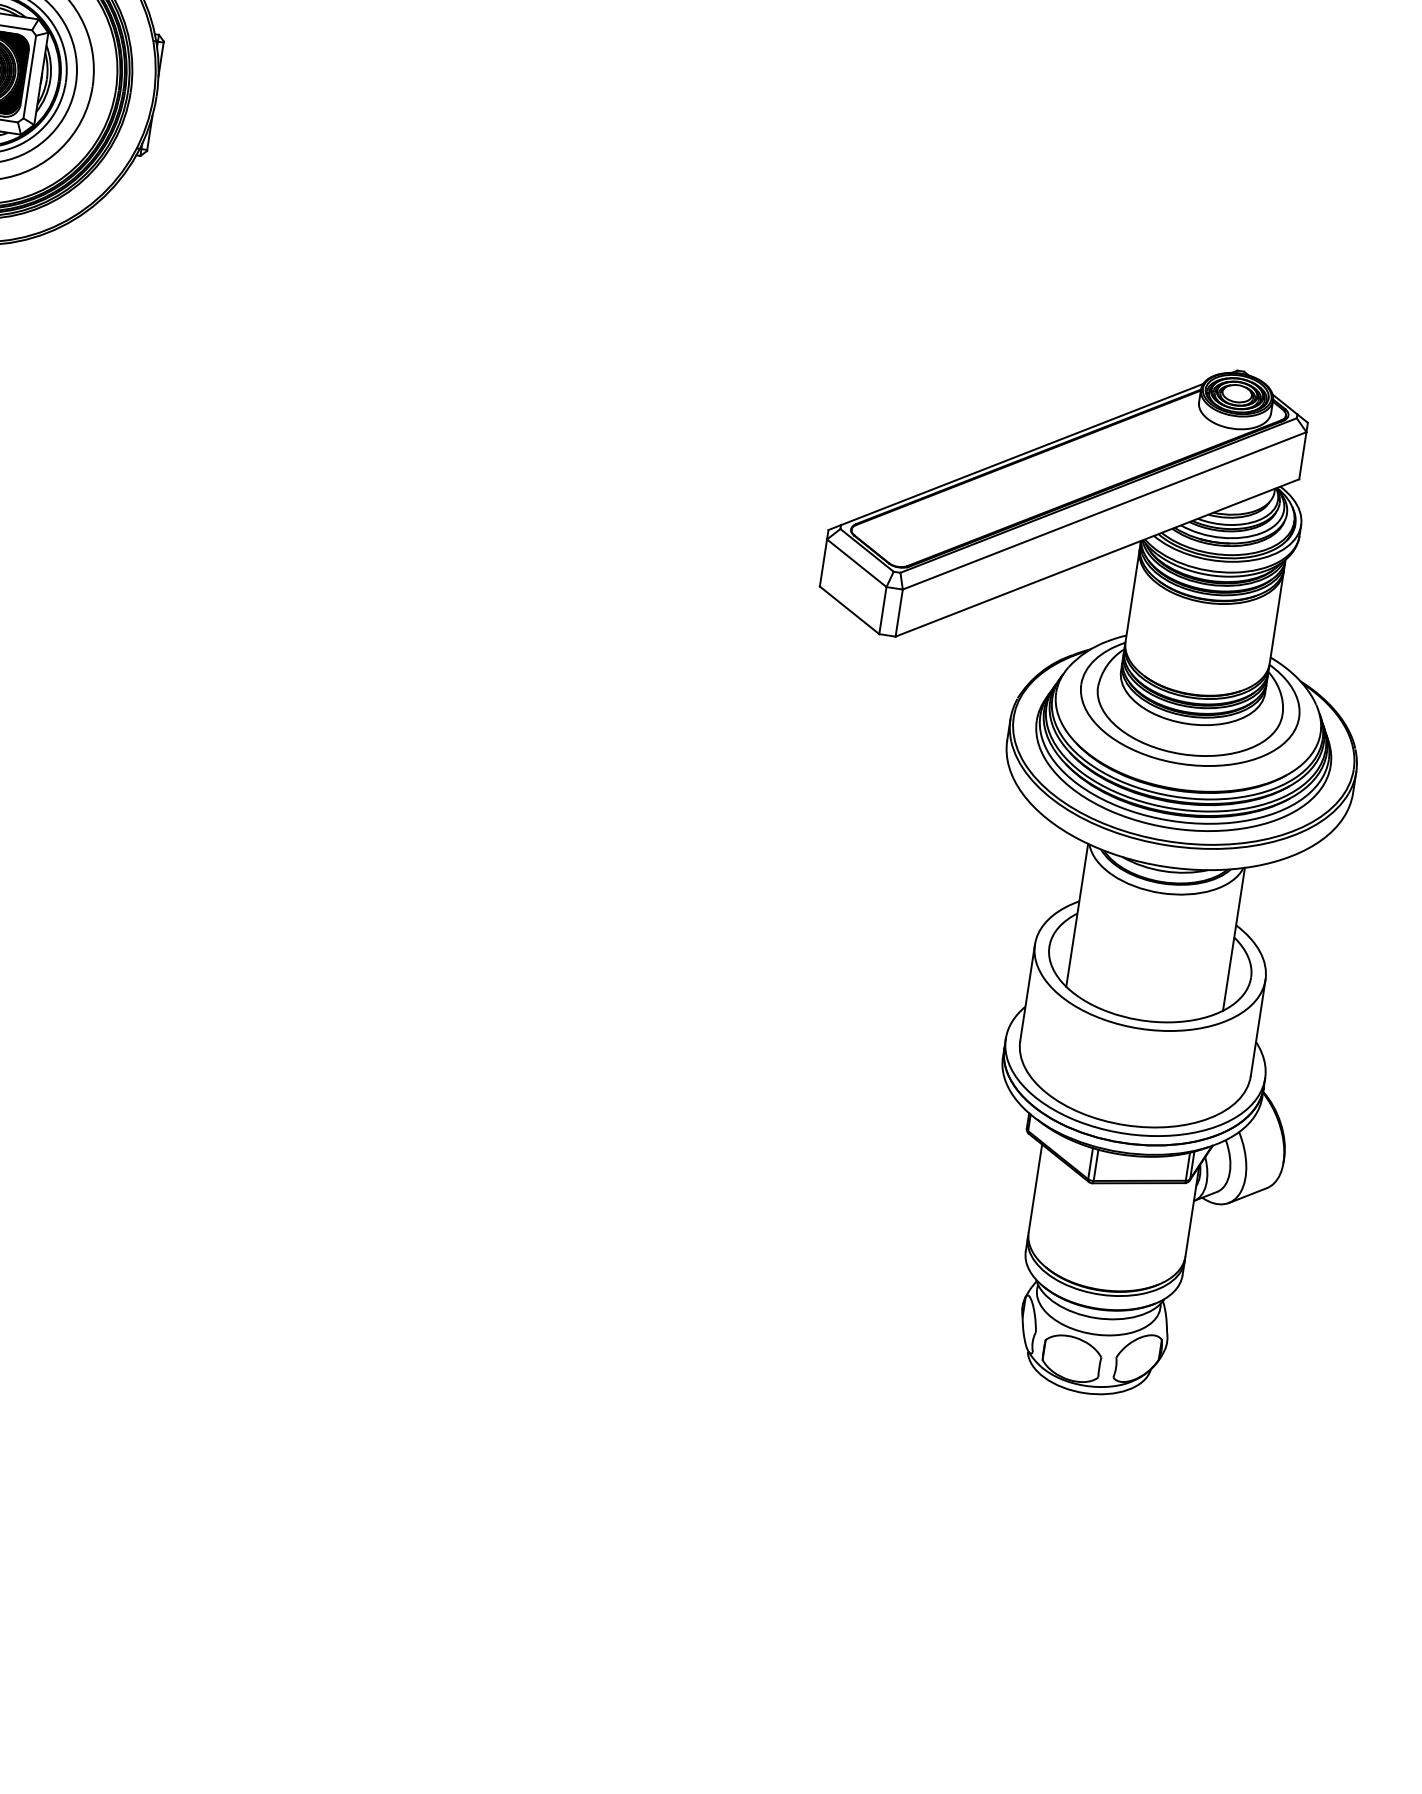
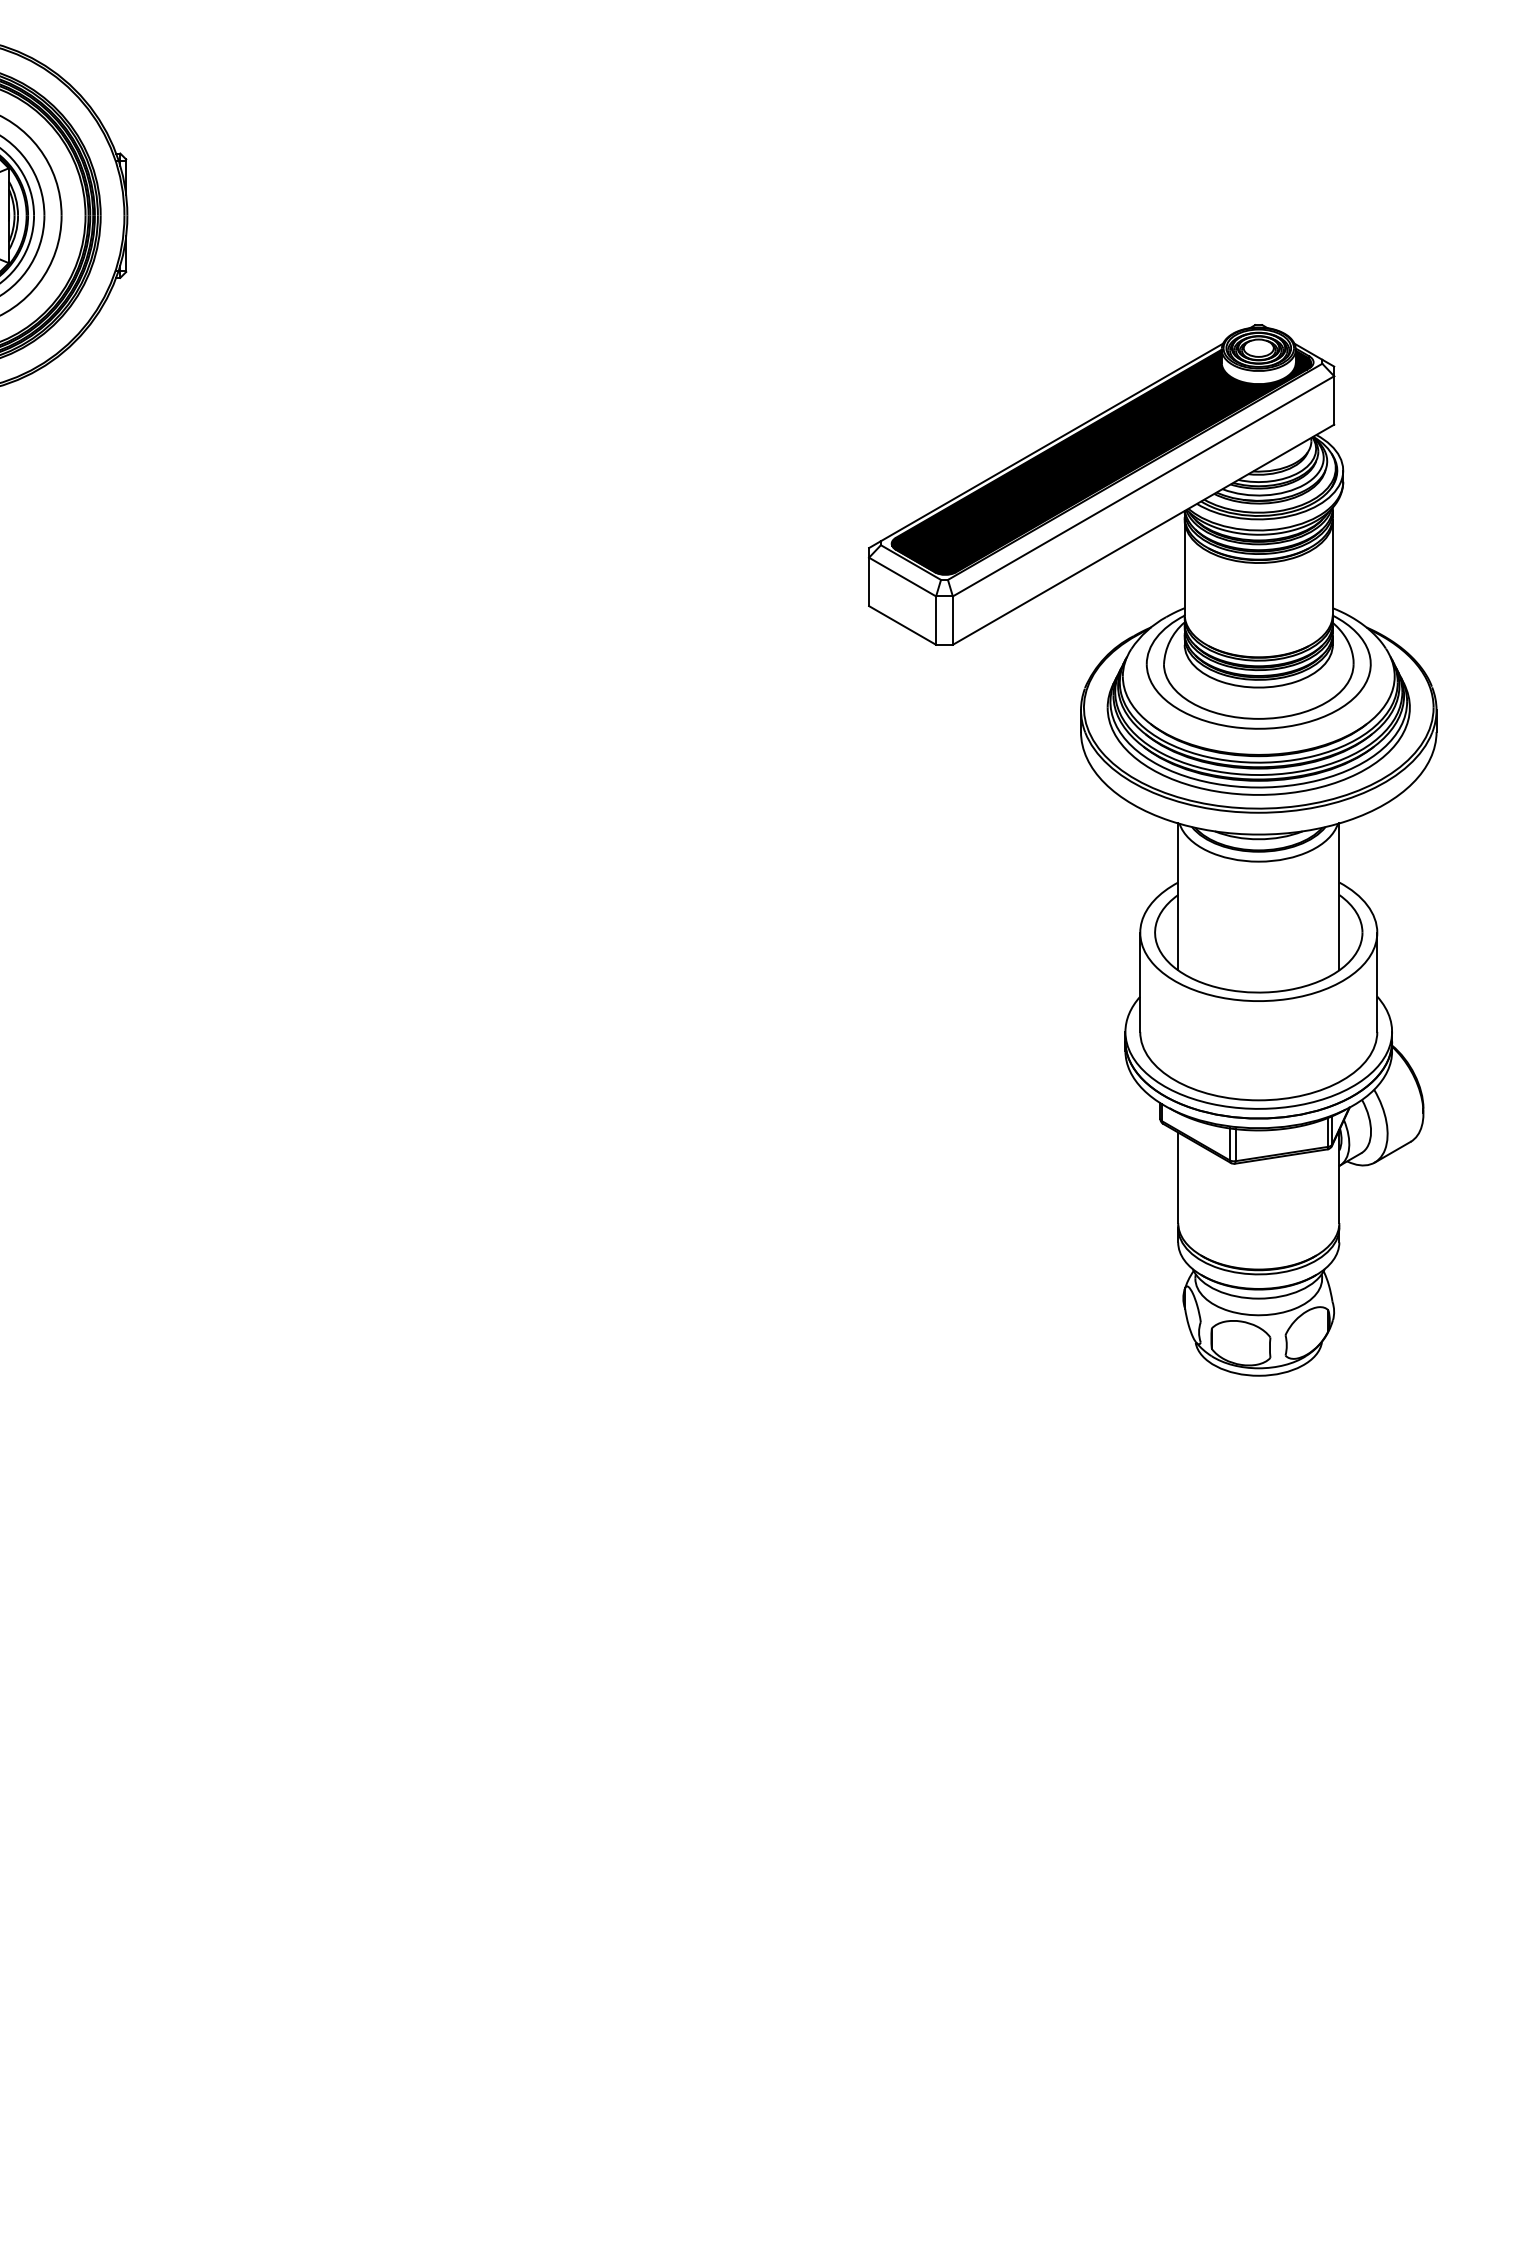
fill: (1067, 481) -> (1101, 462), added

